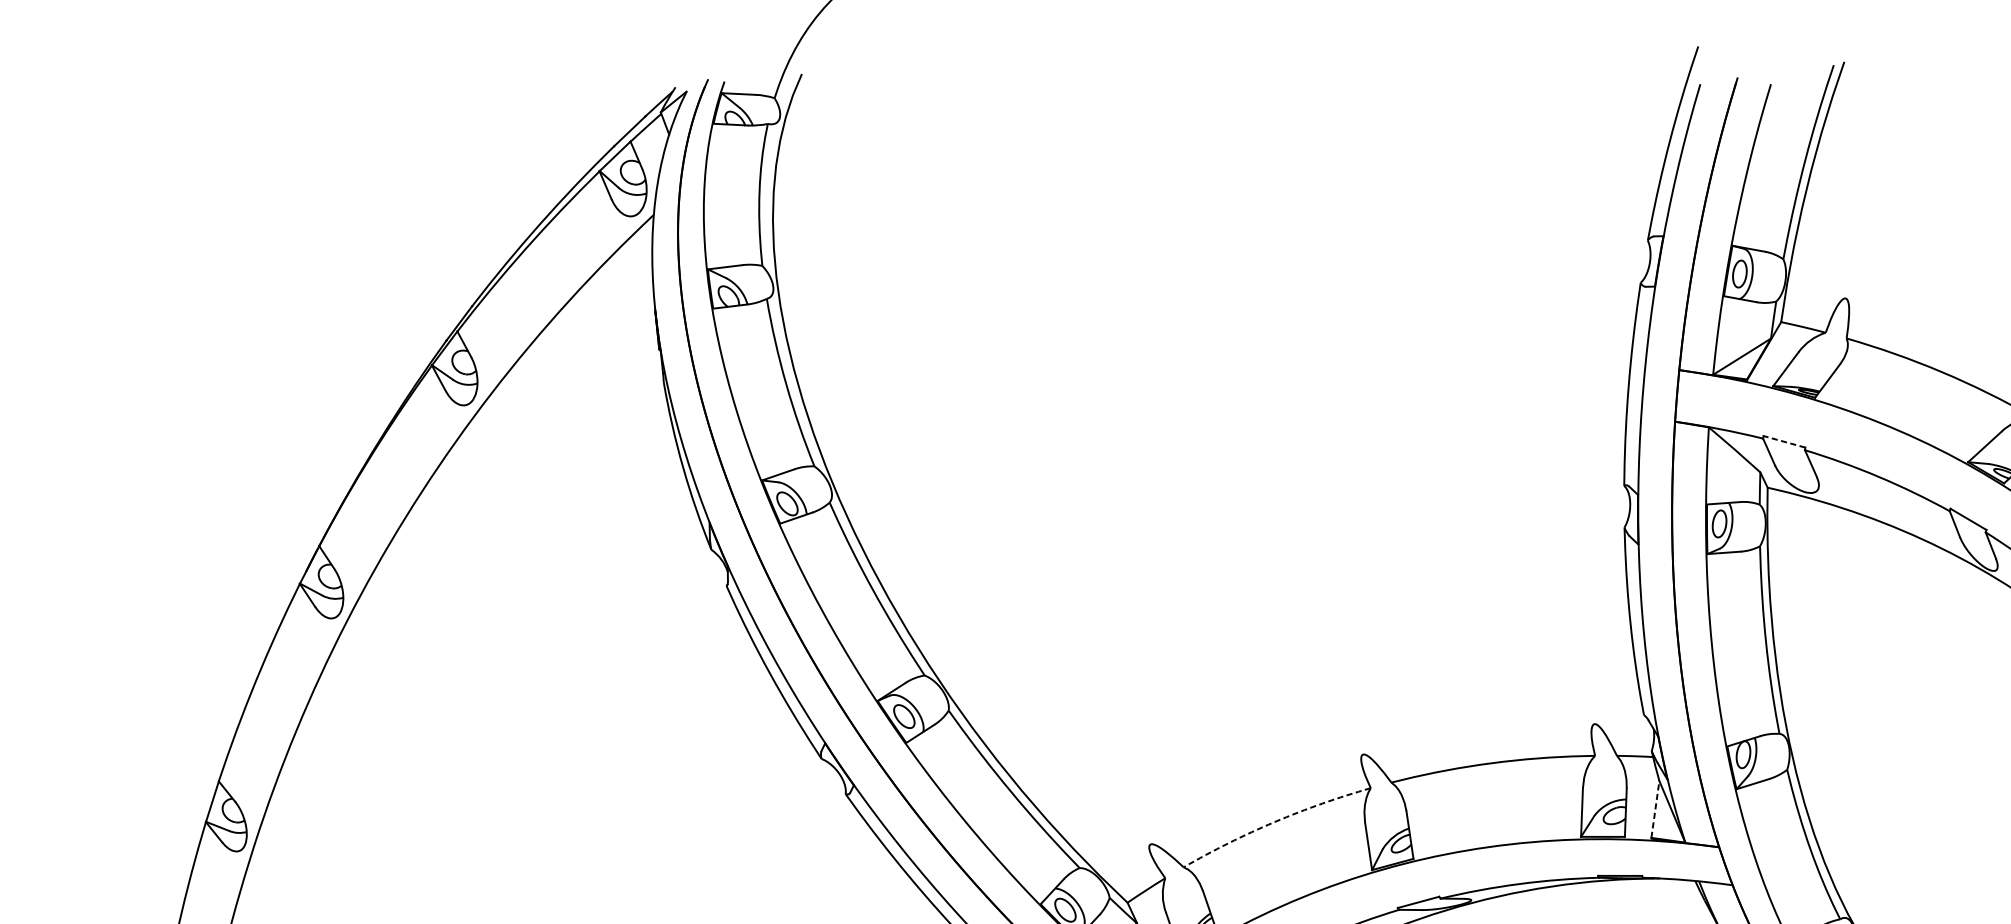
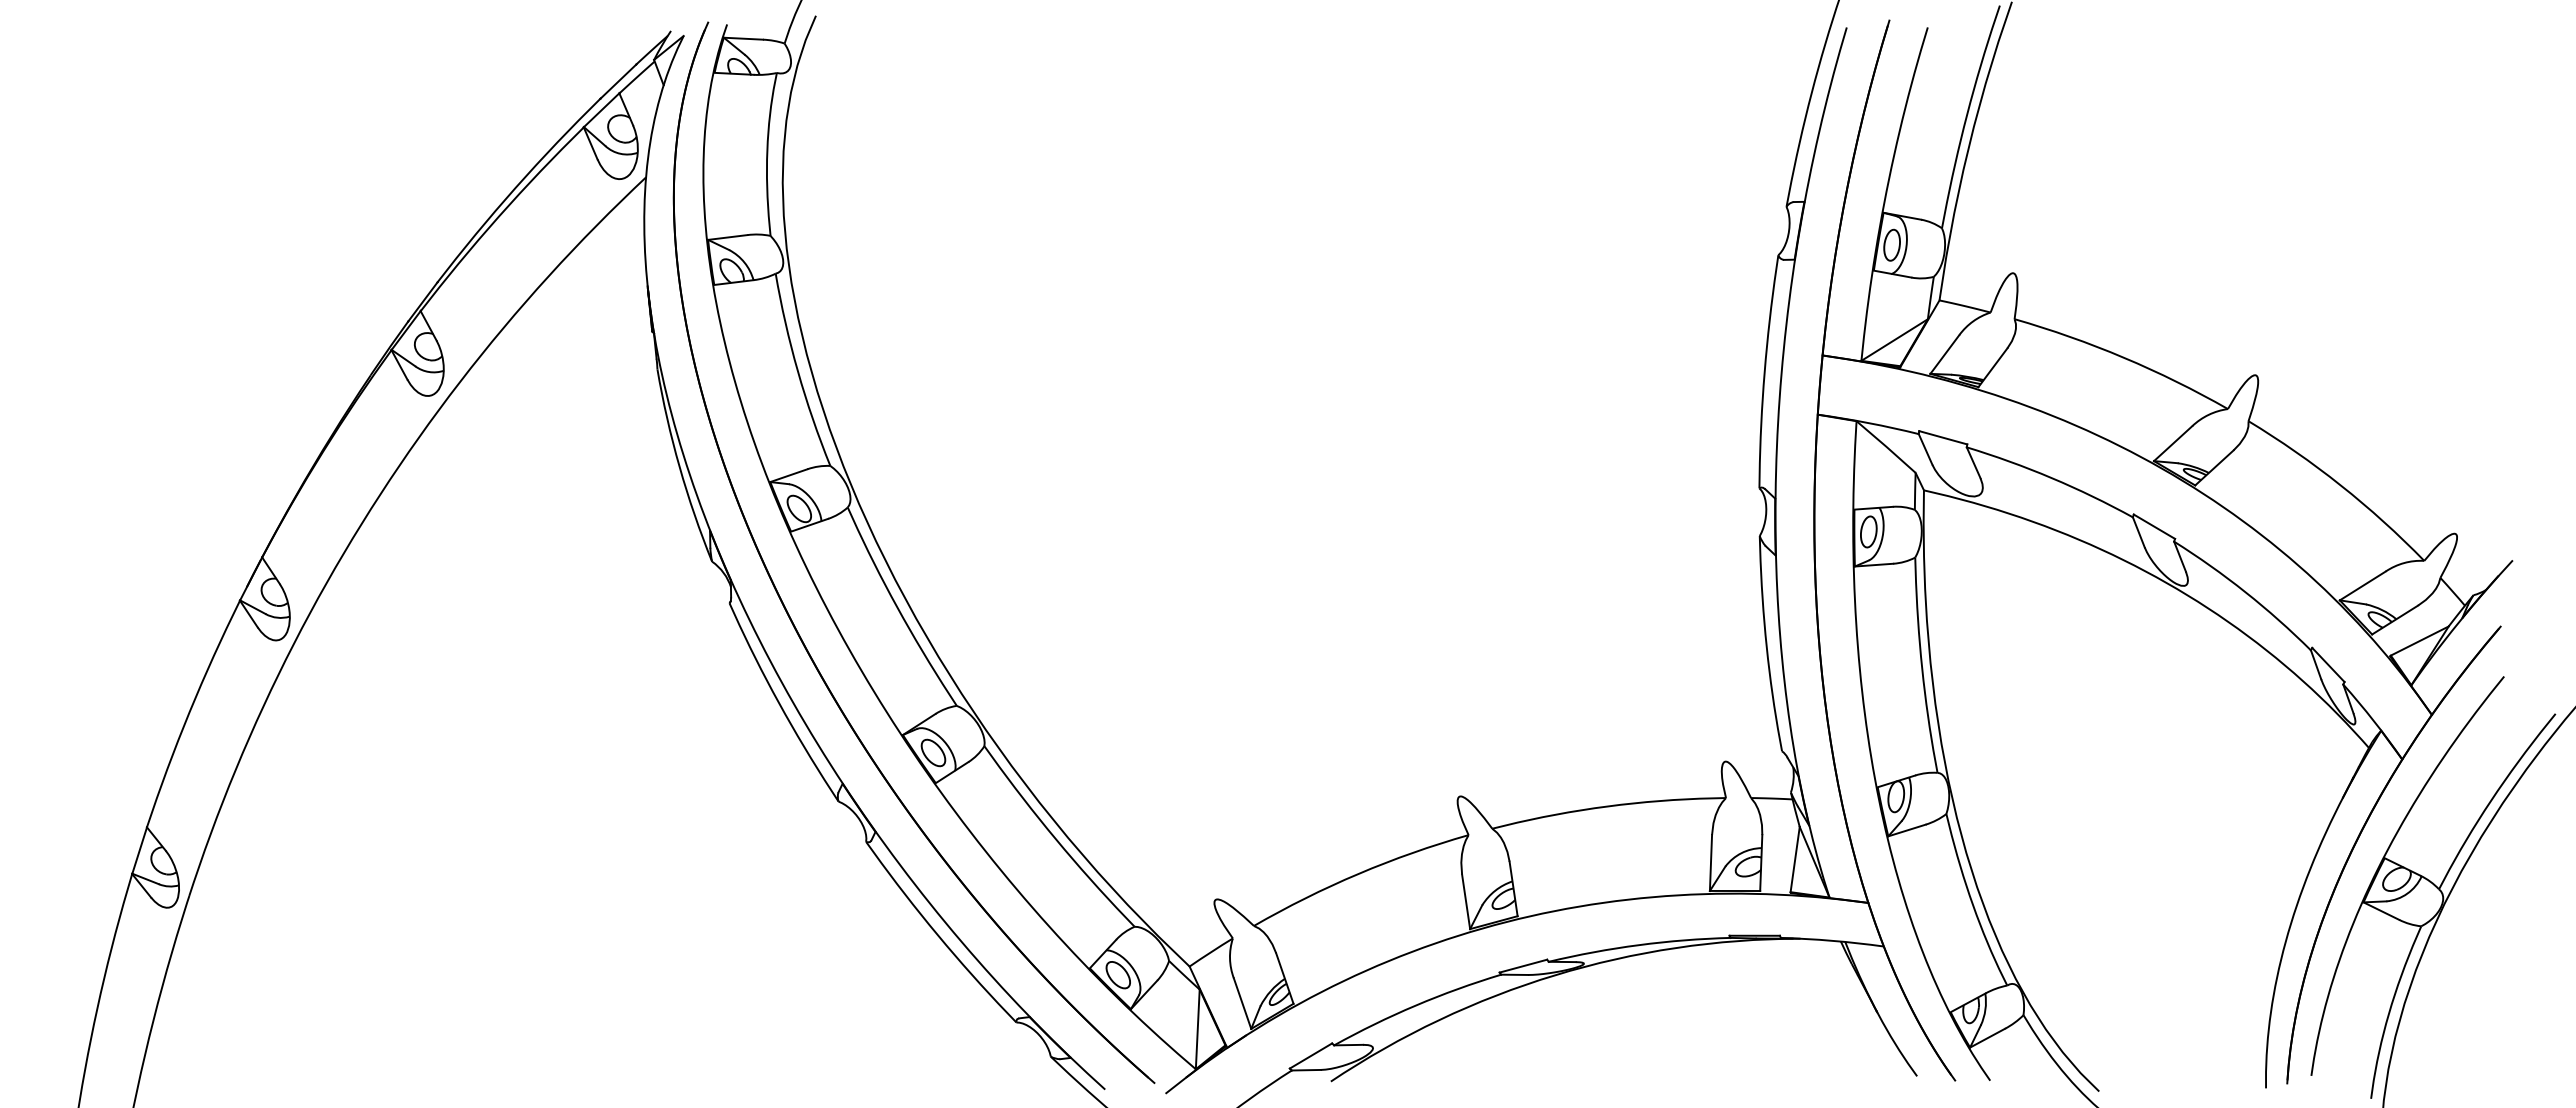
line: (1784, 441) -> (1943, 437), dashed -> solid
line: (1655, 809) -> (1795, 859), dashed -> solid
arc: (1274, 821) -> (1358, 873), dashed -> solid

